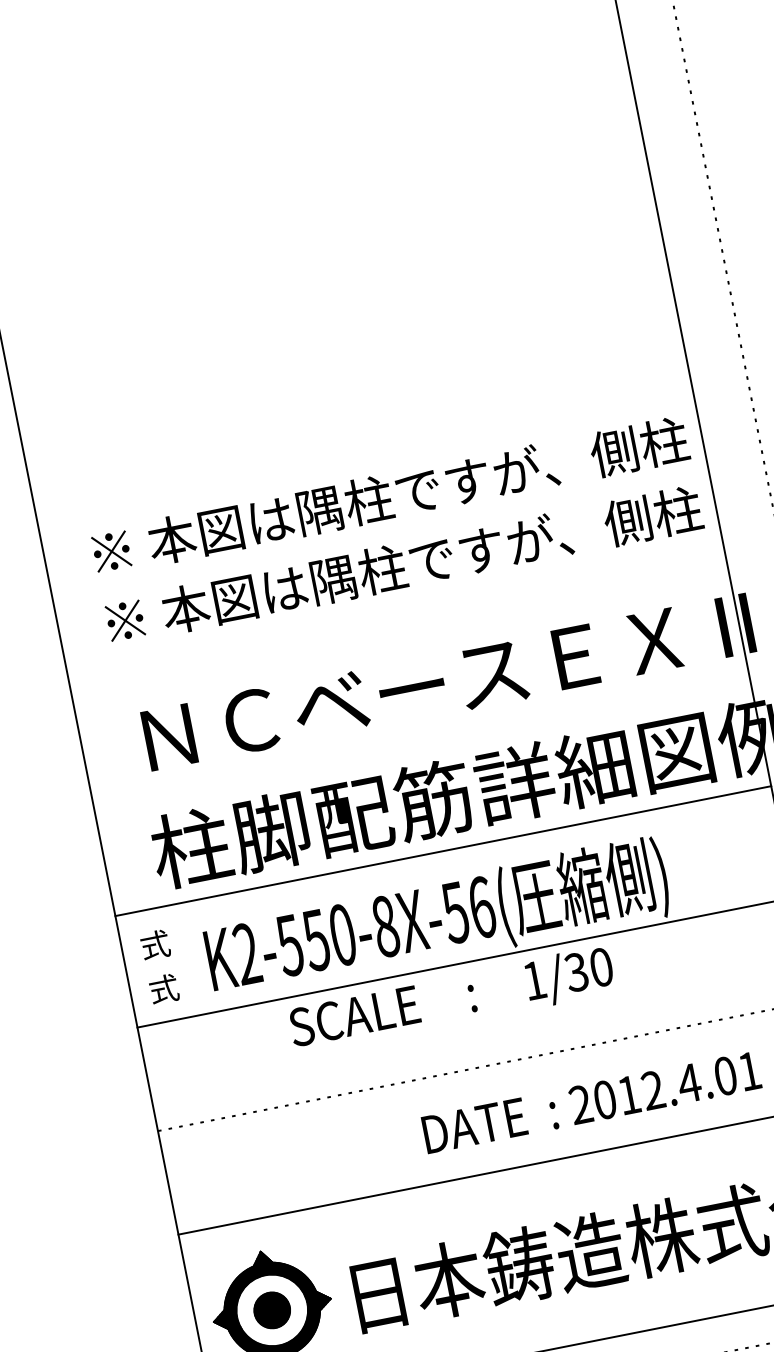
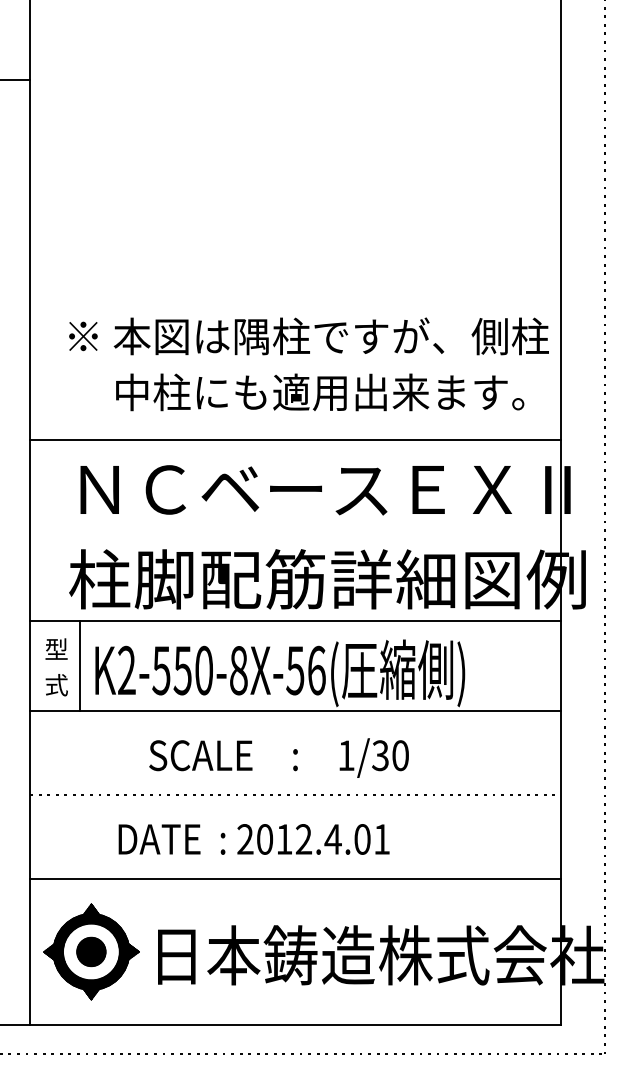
text: (403, 565) -> (308, 392), ※ 本図は隅柱ですが、側柱 -> 中柱にも適用出来ます。
line: (399, 628) -> (295, 440), added
text: (155, 945) -> (56, 649), 式 -> 型
line: (188, 958) -> (80, 665), added
text: (451, 999) -> (278, 757), moved
text: (590, 1102) -> (253, 839), moved

